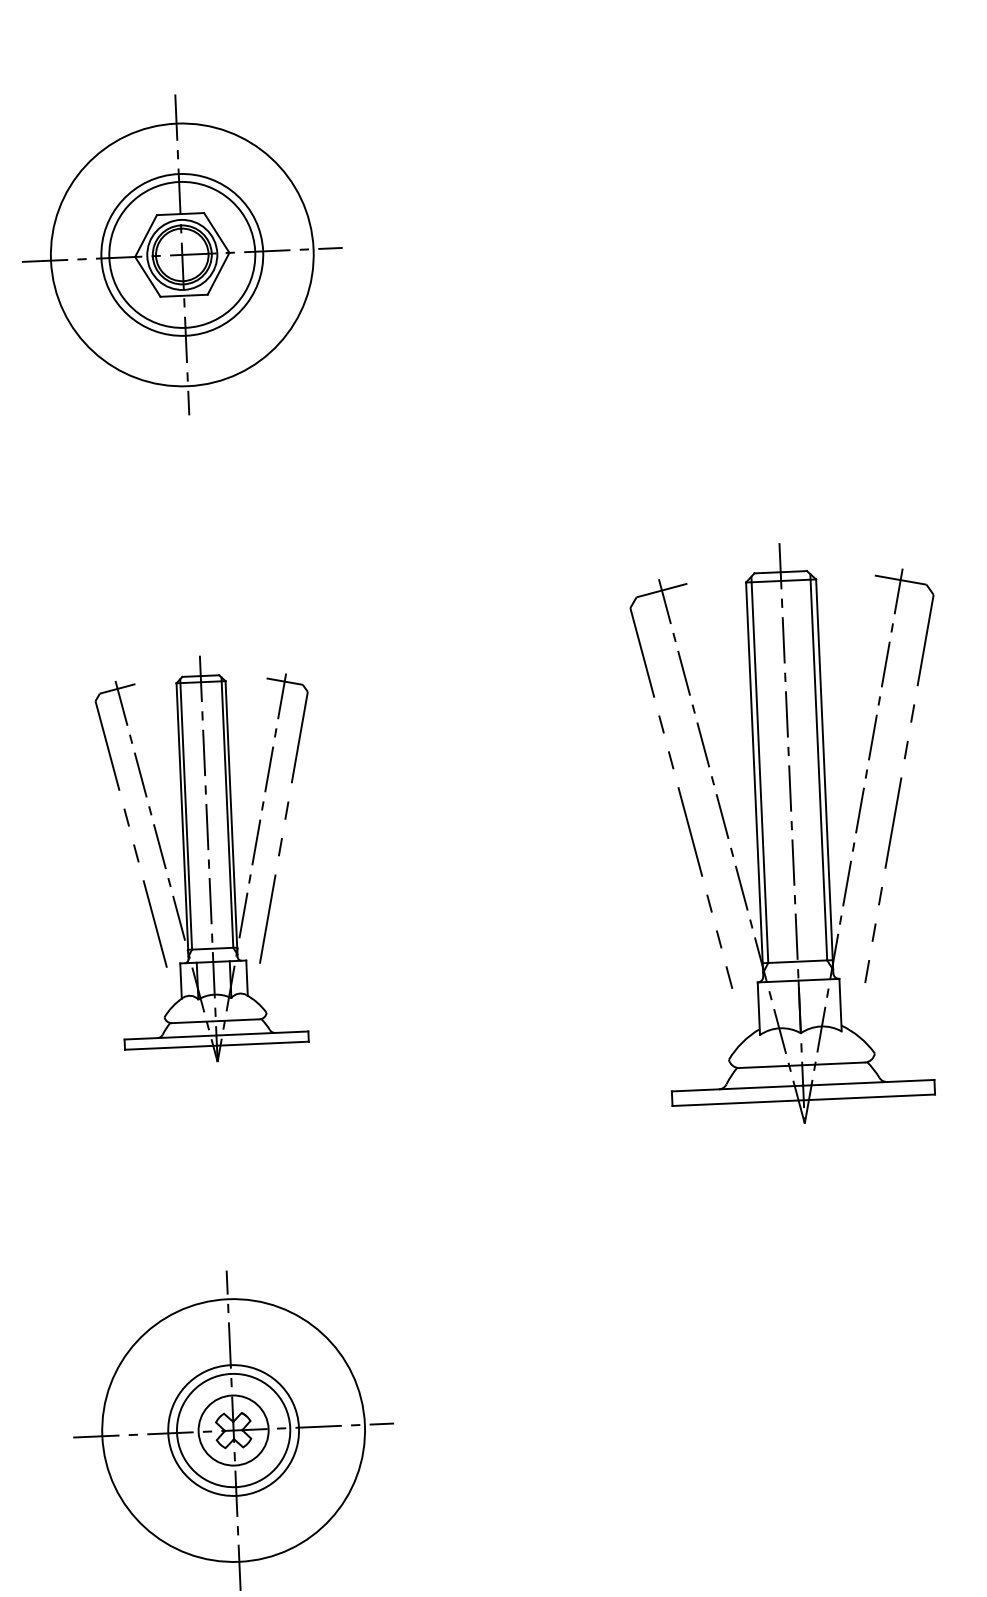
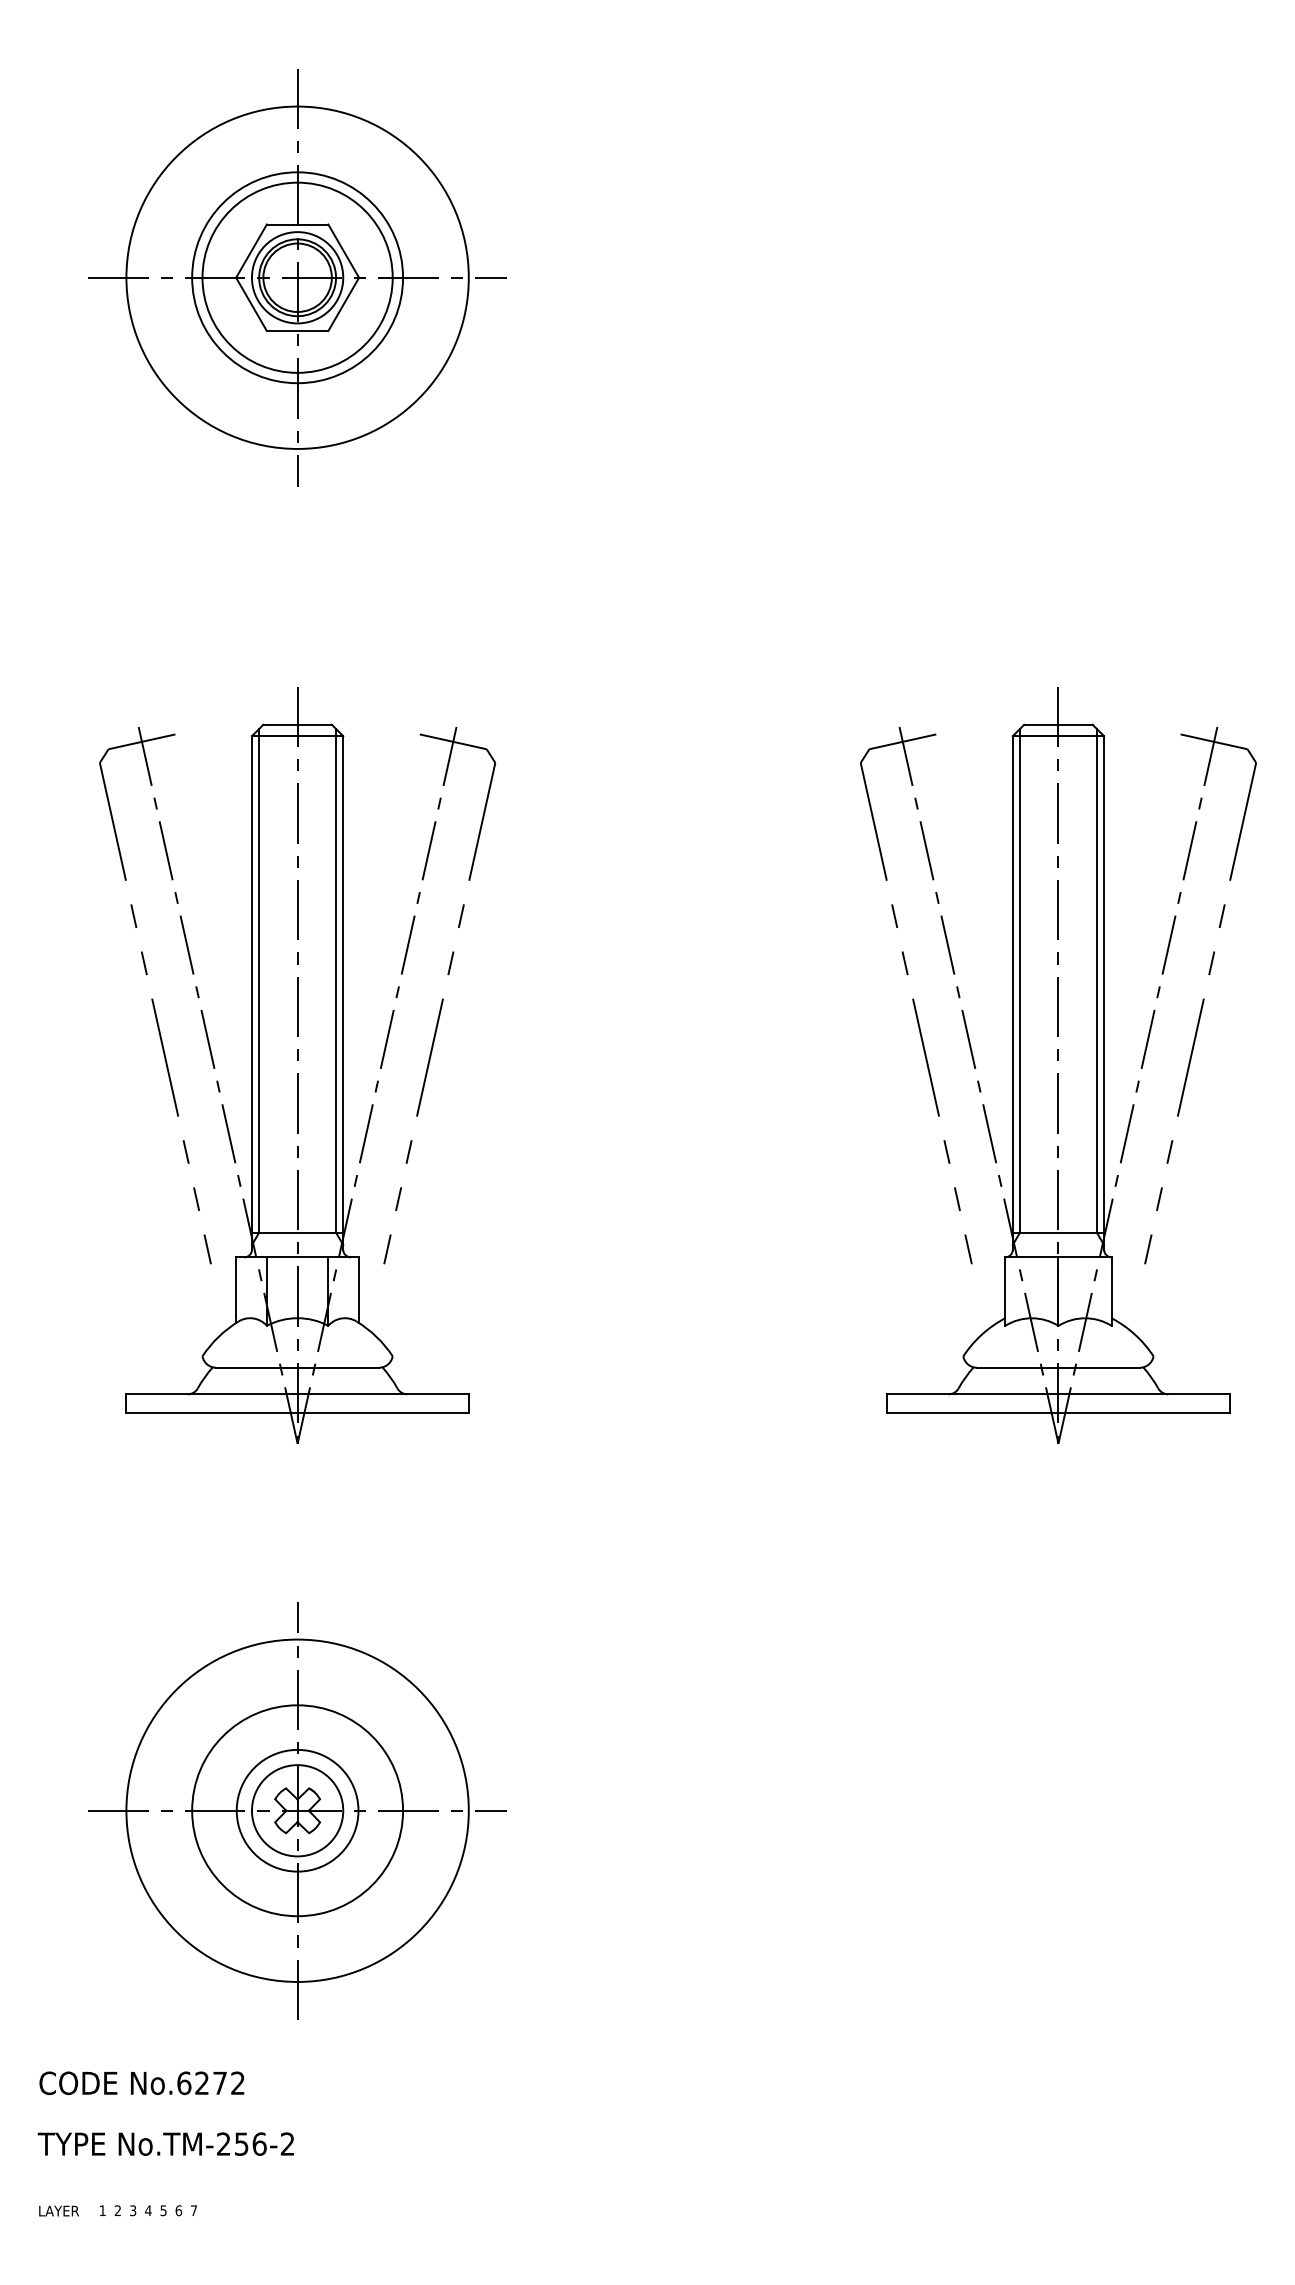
part: (208, 859) -> (297, 1065), size x1.43
circle: (233, 1430) -> (297, 1810), size x0.71
circle: (233, 1430) -> (297, 1810), size x1.43

